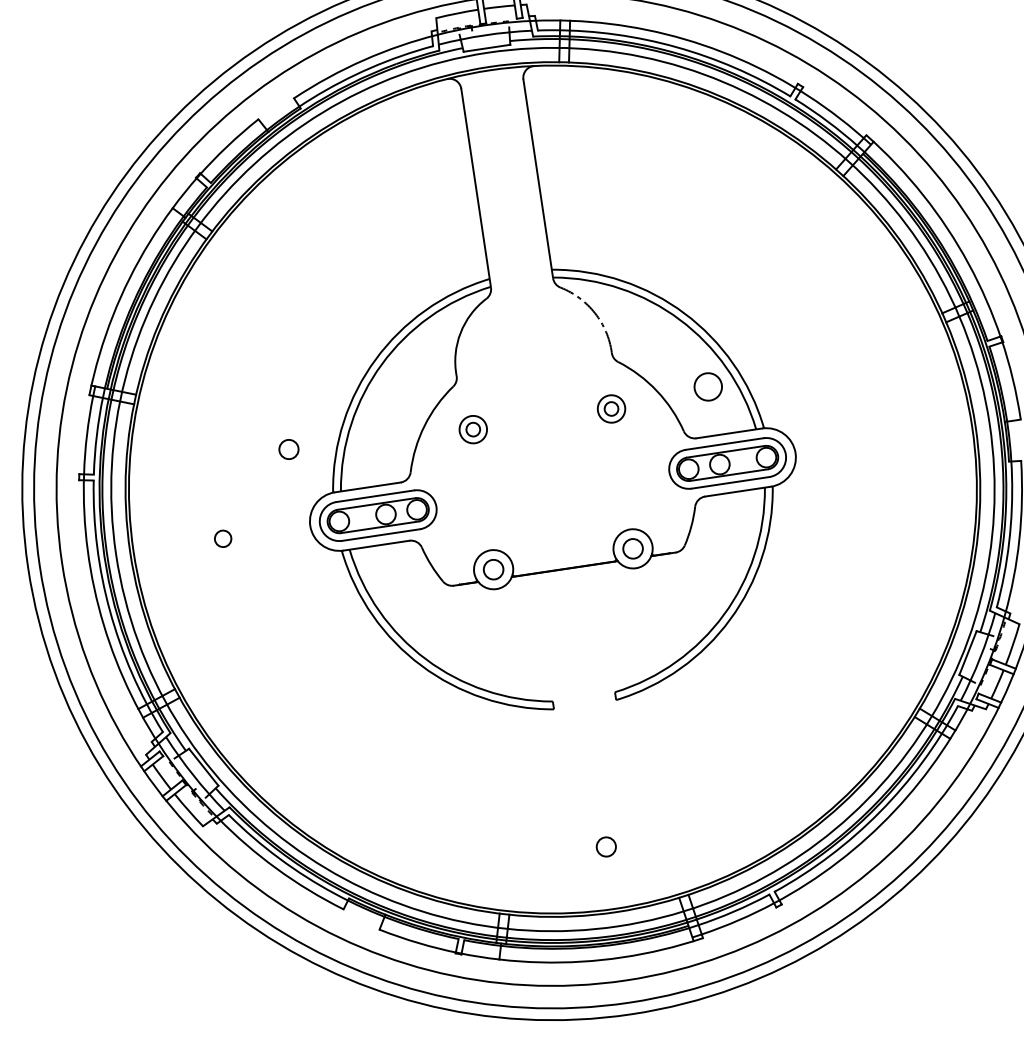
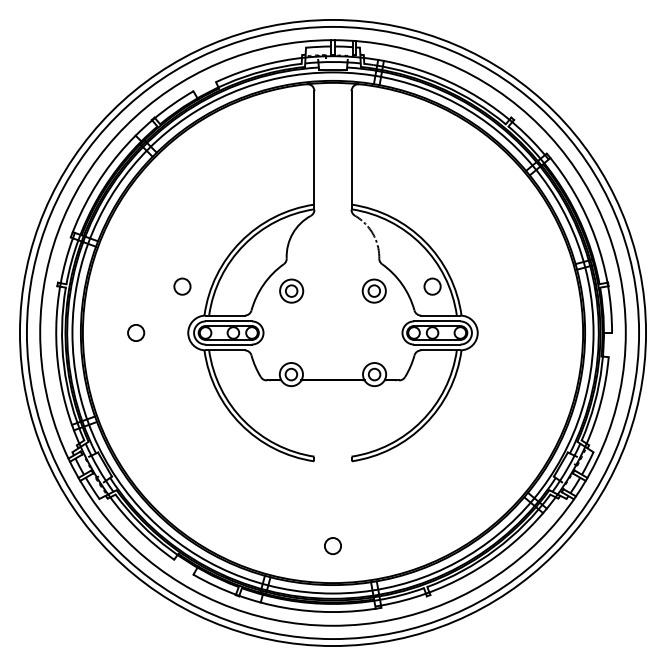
part: (610, 408) -> (373, 290), size x1.43
part: (472, 428) -> (291, 290), size x1.43
circle: (288, 449) -> (182, 286), size x1.43
circle: (223, 537) -> (136, 332), size x1.67
circle: (605, 847) -> (332, 546), size x1.43

